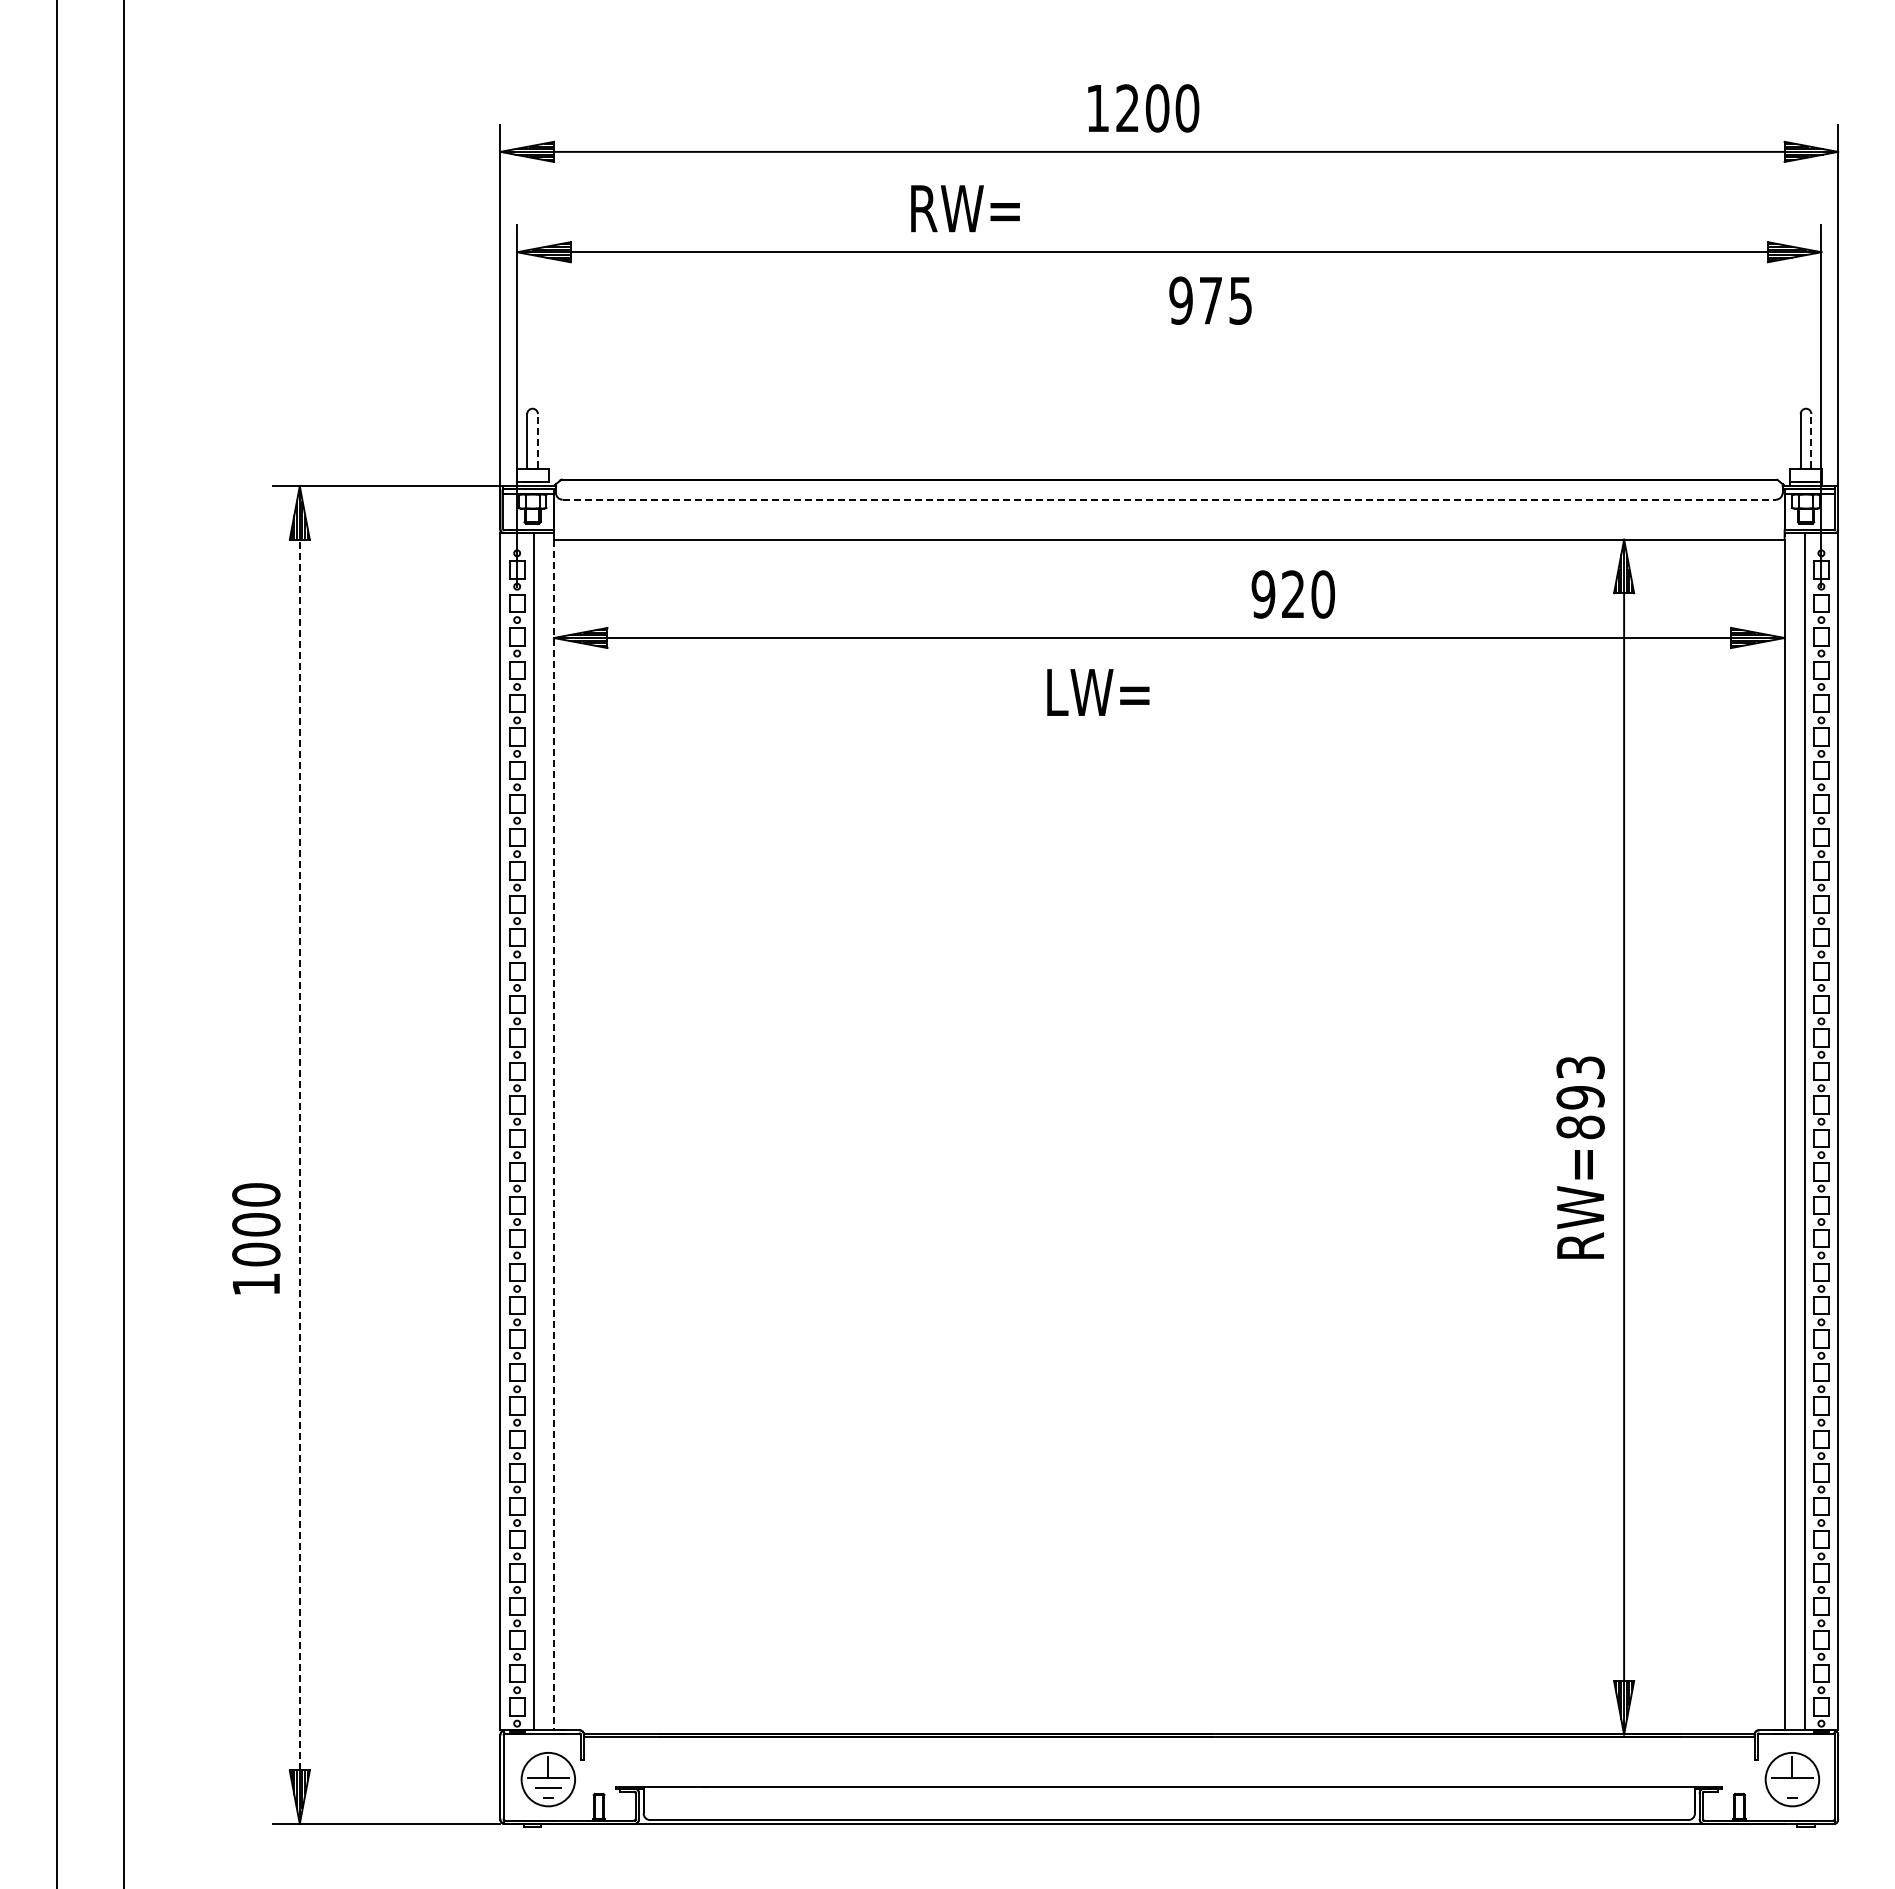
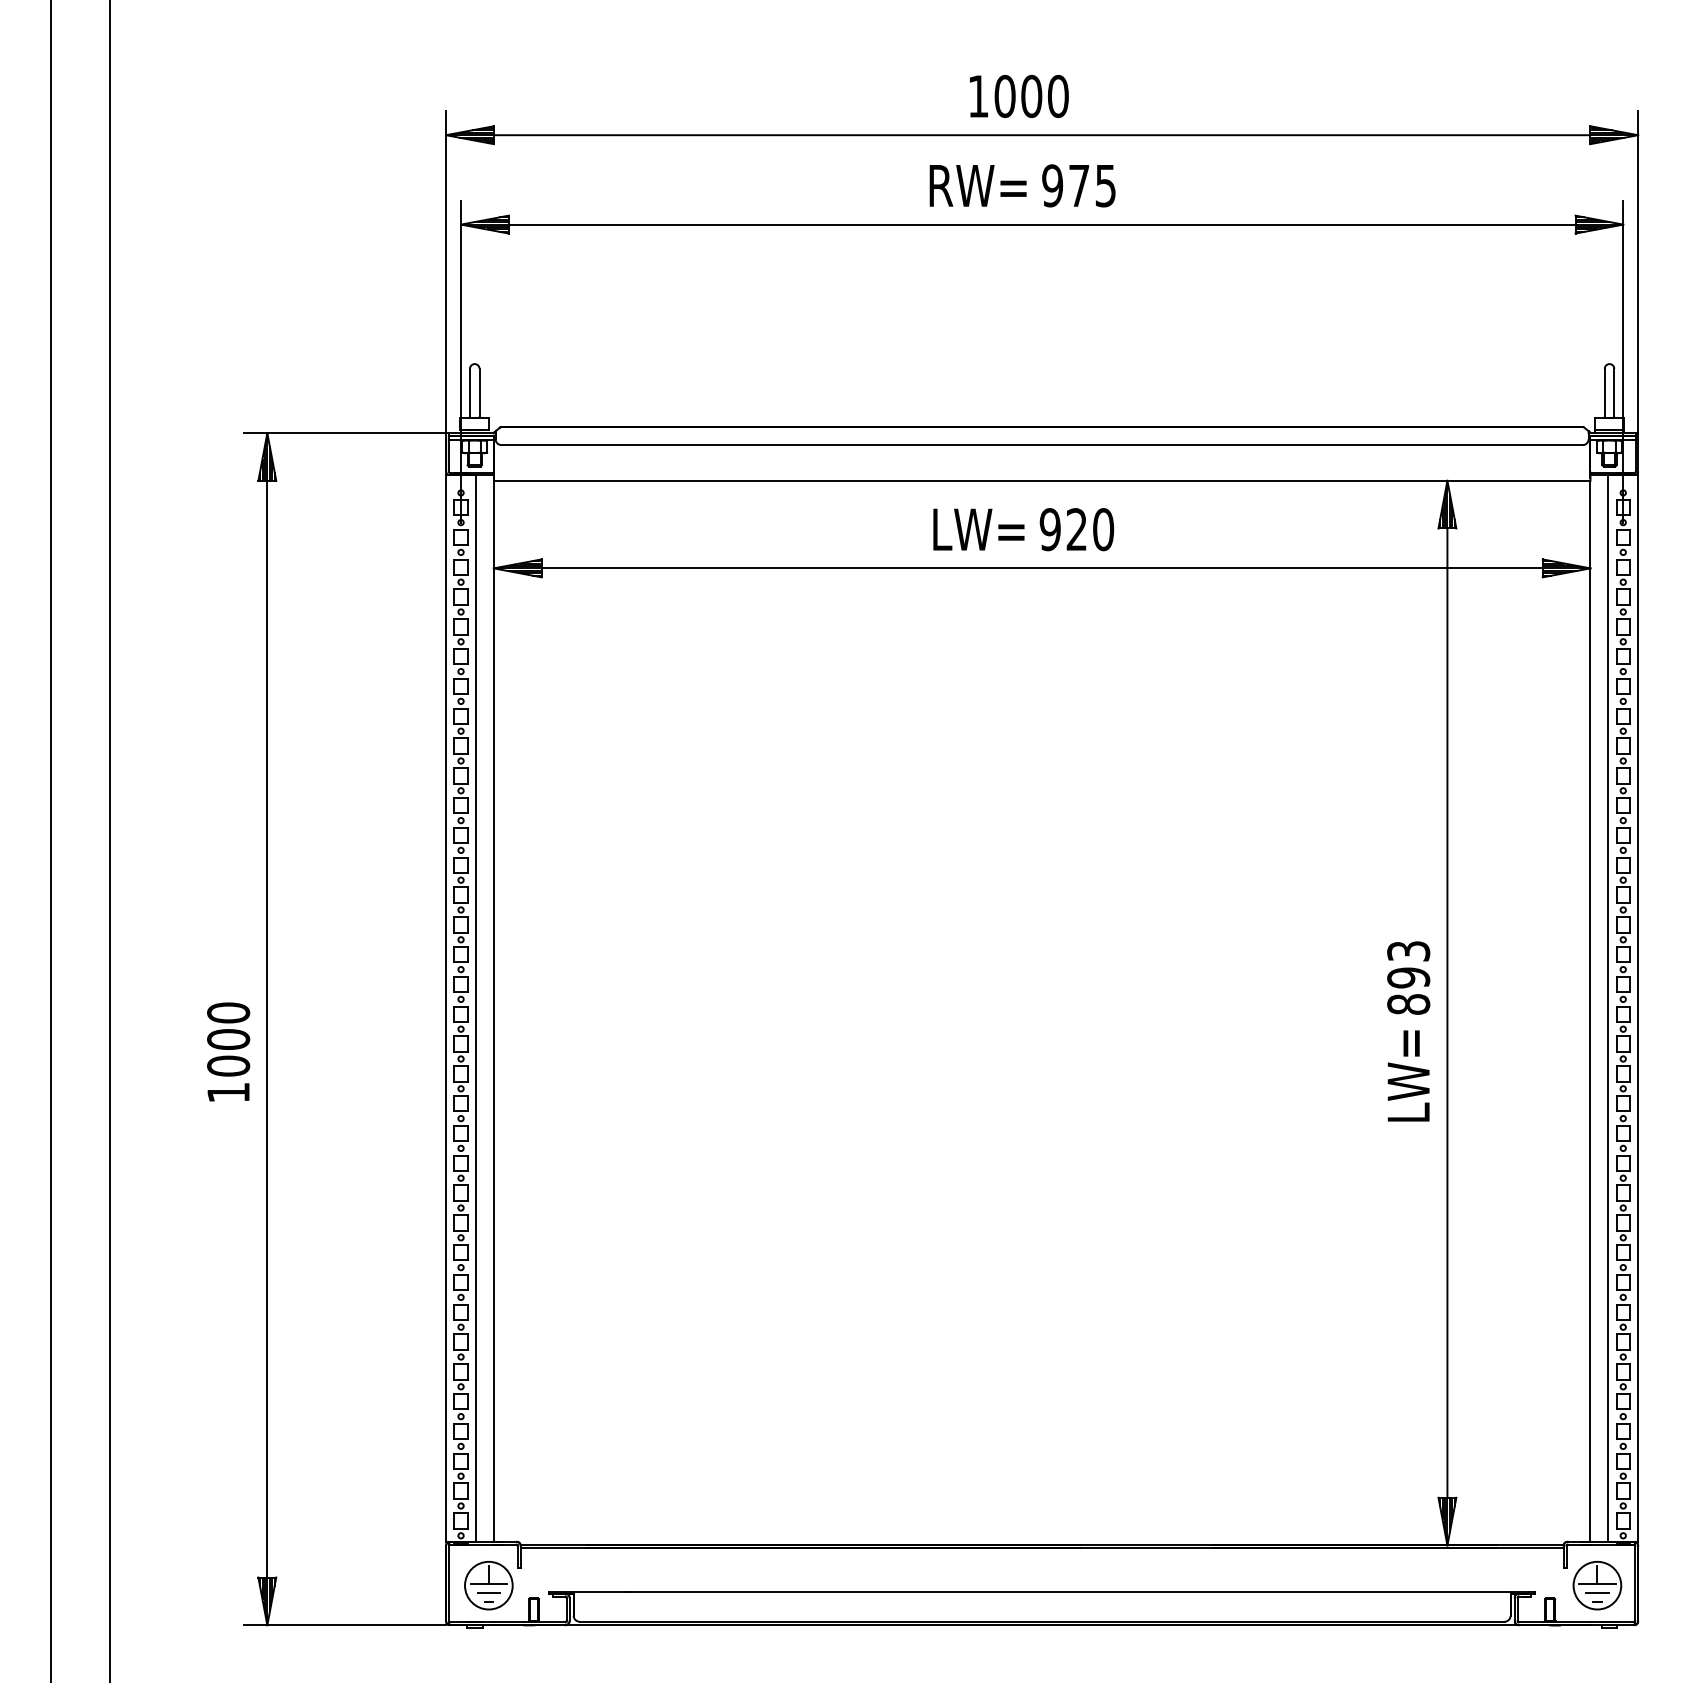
text: (1127, 108) -> (1004, 96), 1200 -> 1000
text: (965, 208) -> (978, 185), moved
text: (1210, 300) -> (1078, 185), moved
line: (537, 440) -> (479, 392), dashed -> solid
line: (1811, 440) -> (1614, 392), dashed -> solid
line: (1169, 499) -> (1042, 444), dashed -> solid
text: (1292, 594) -> (1076, 529), moved
text: (1098, 692) -> (979, 529), moved
line: (553, 1135) -> (493, 1011), dashed -> solid
line: (299, 1154) -> (267, 1028), dashed -> solid
text: (1580, 1202) -> (1408, 1071), RW= -> LW=
text: (256, 1238) -> (228, 1051), moved
line: (1792, 1787) -> (1597, 1592), added

